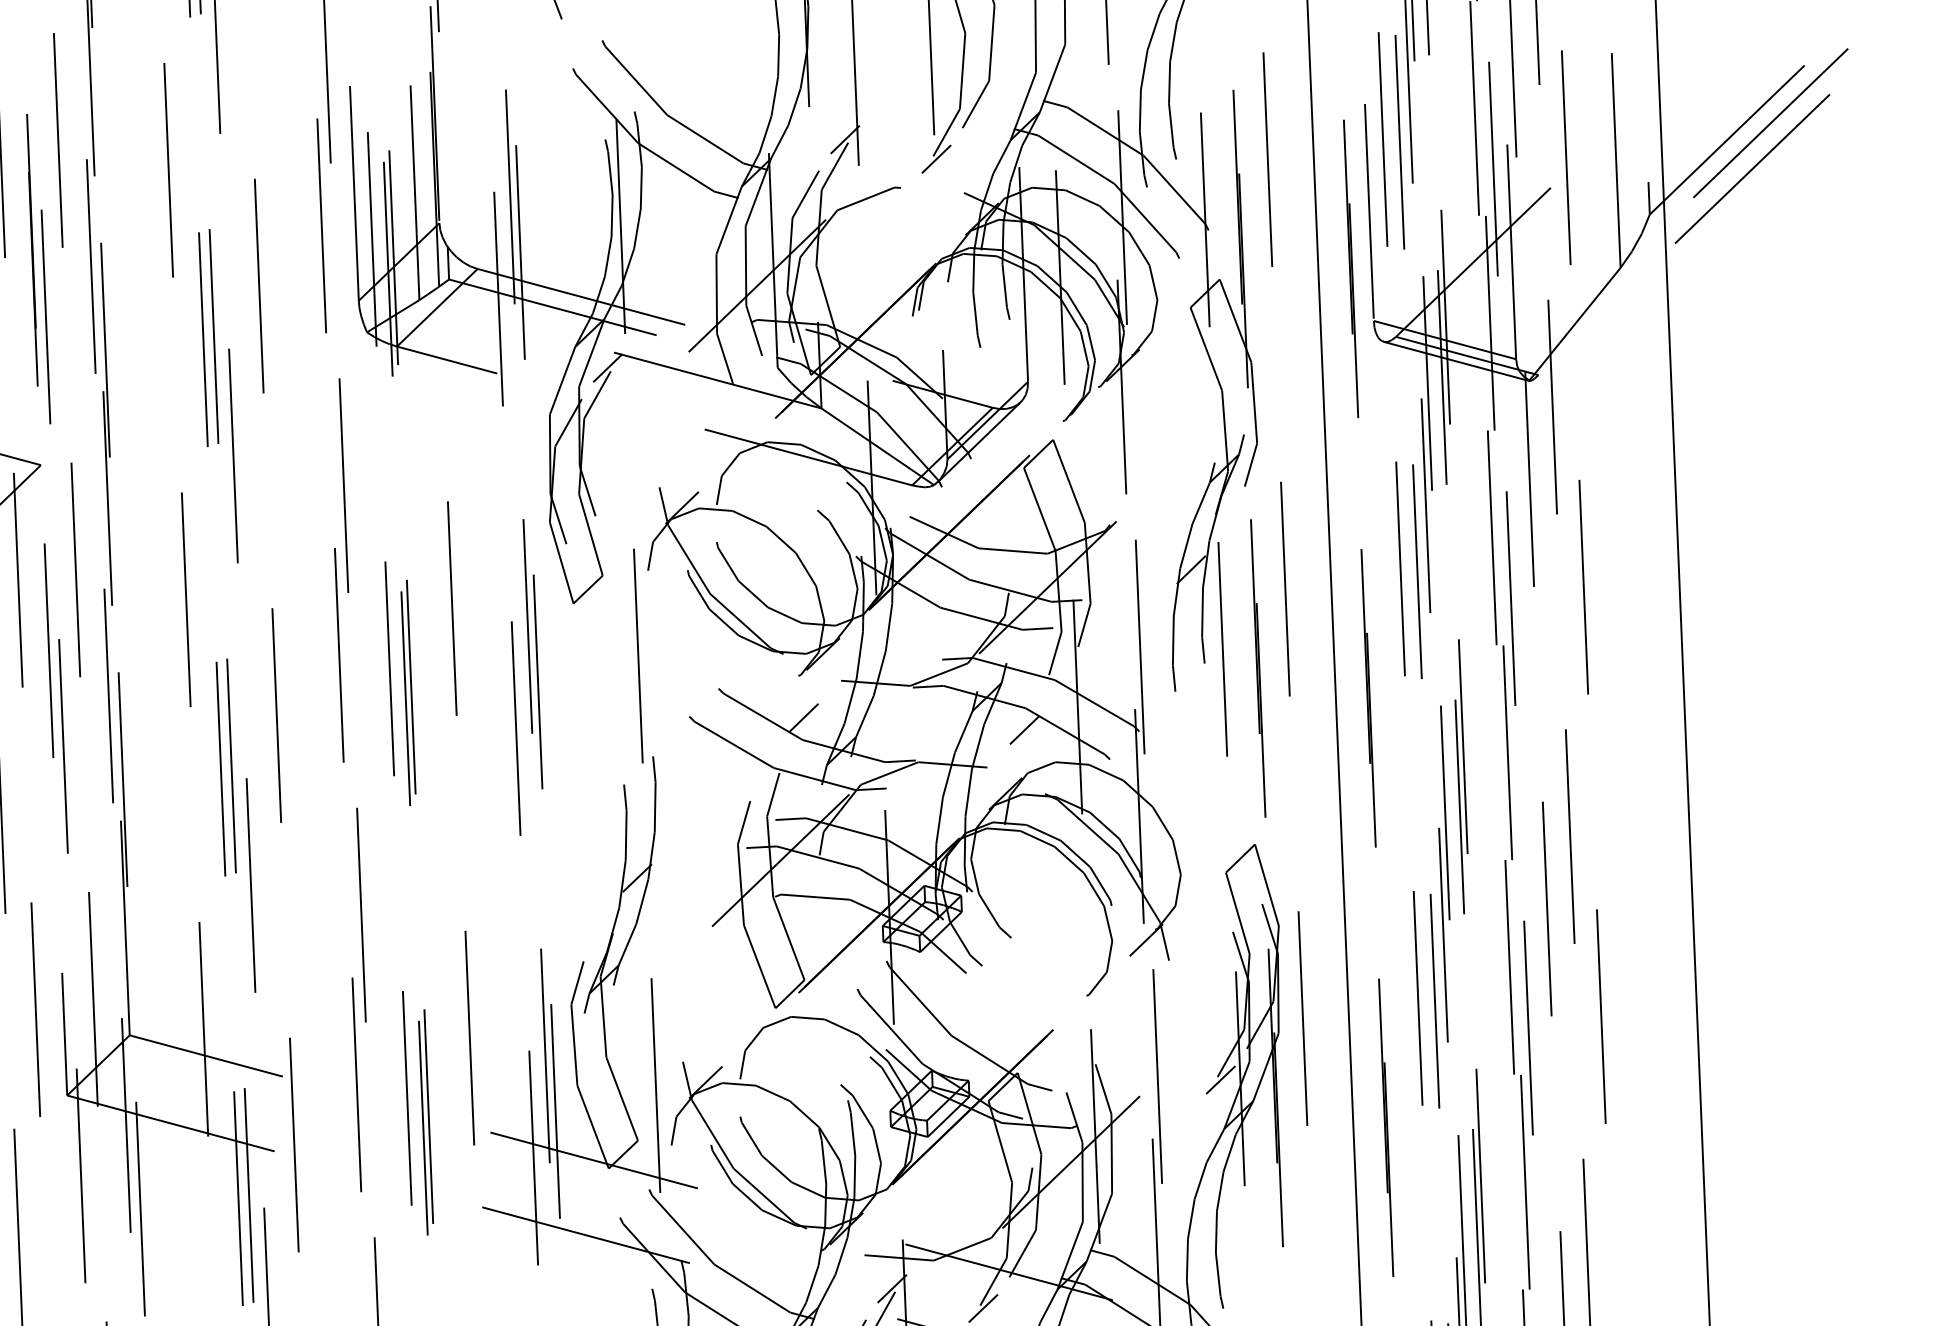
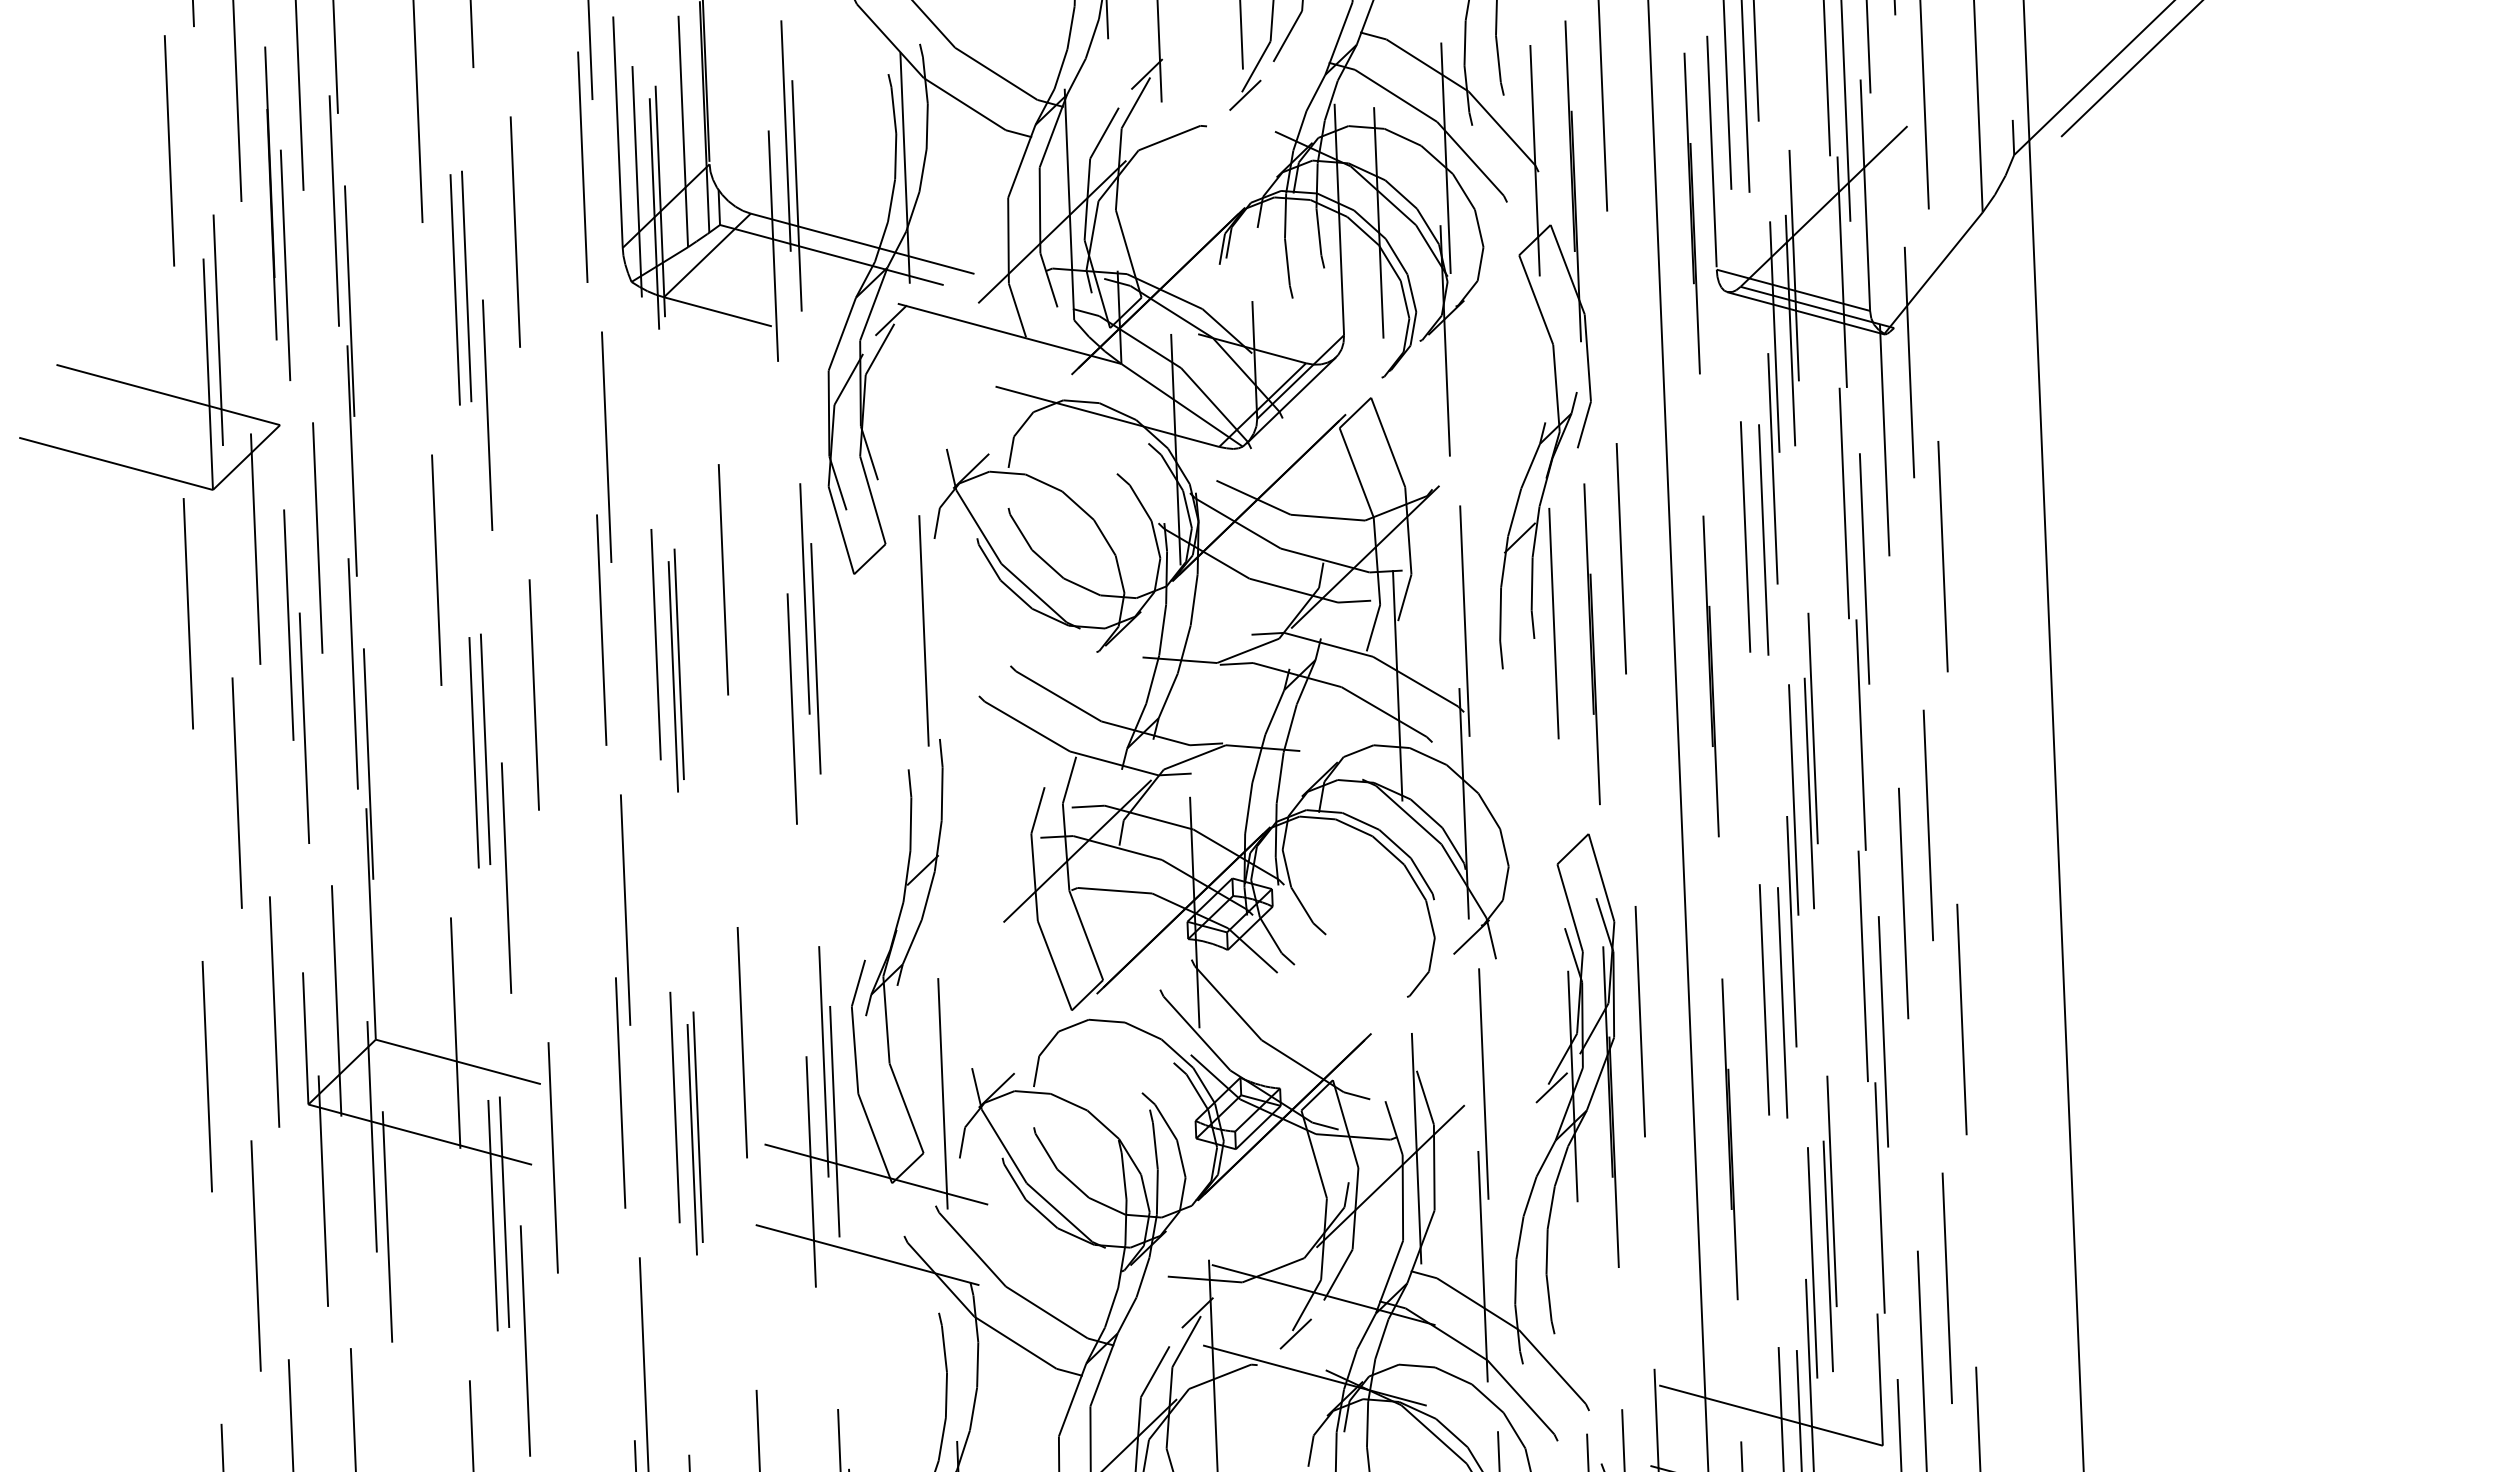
line: (1752, 168) -> (2124, 105), removed
line: (803, 717) -> (1102, 697), removed
line: (1024, 729) -> (1340, 710), removed

